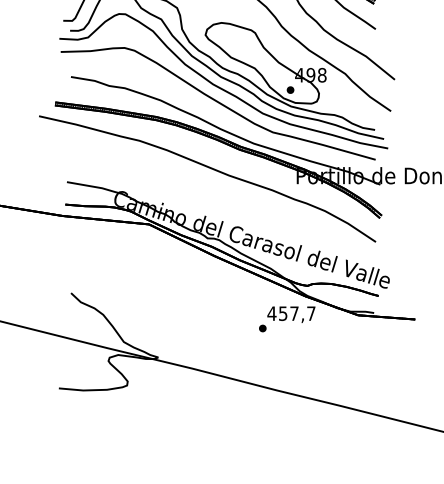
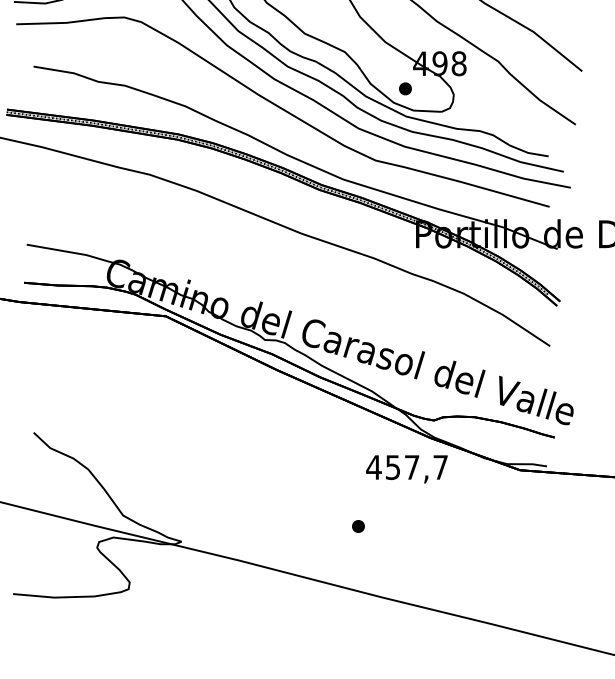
part: (262, 328) -> (357, 526), moved

